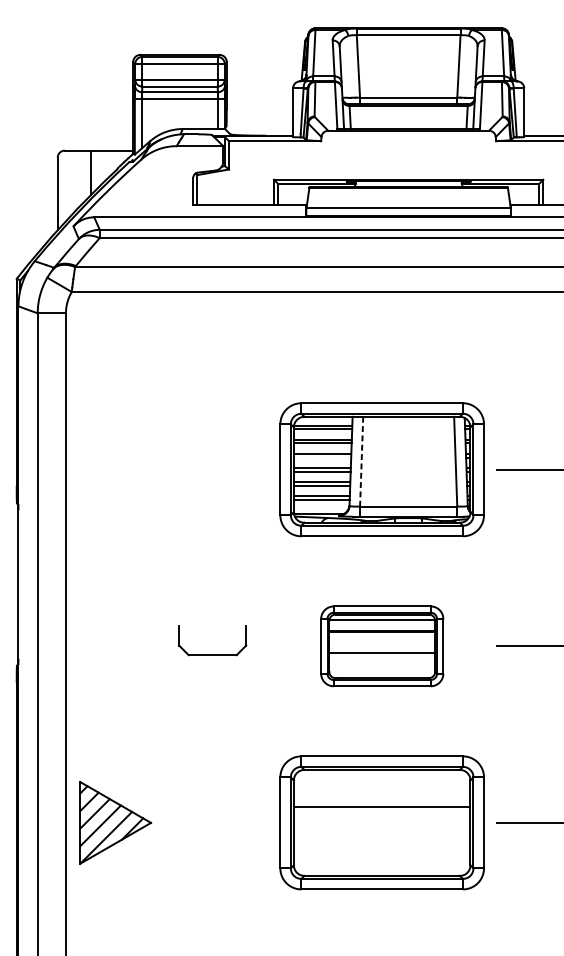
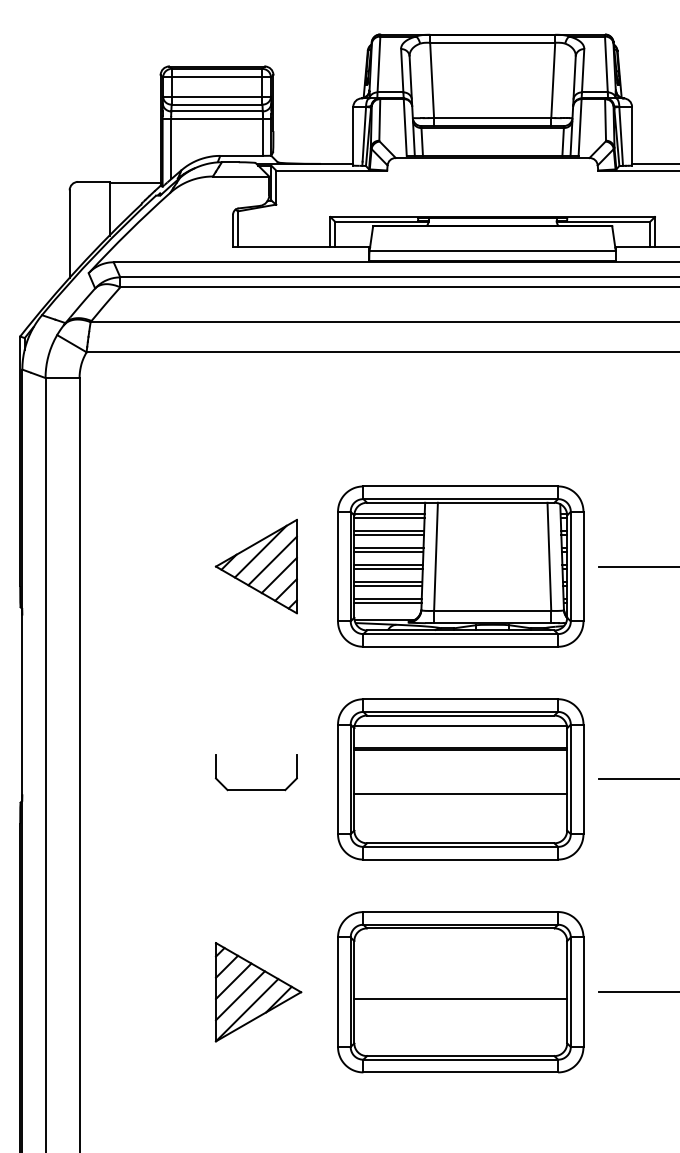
line: (322, 457) -> (388, 551), added
line: (361, 462) -> (435, 557), dashed -> solid
part: (211, 469) -> (255, 566), added
part: (381, 646) -> (460, 779), size x1.67
line: (381, 807) -> (460, 999), moved
part: (115, 823) -> (258, 992), moved

